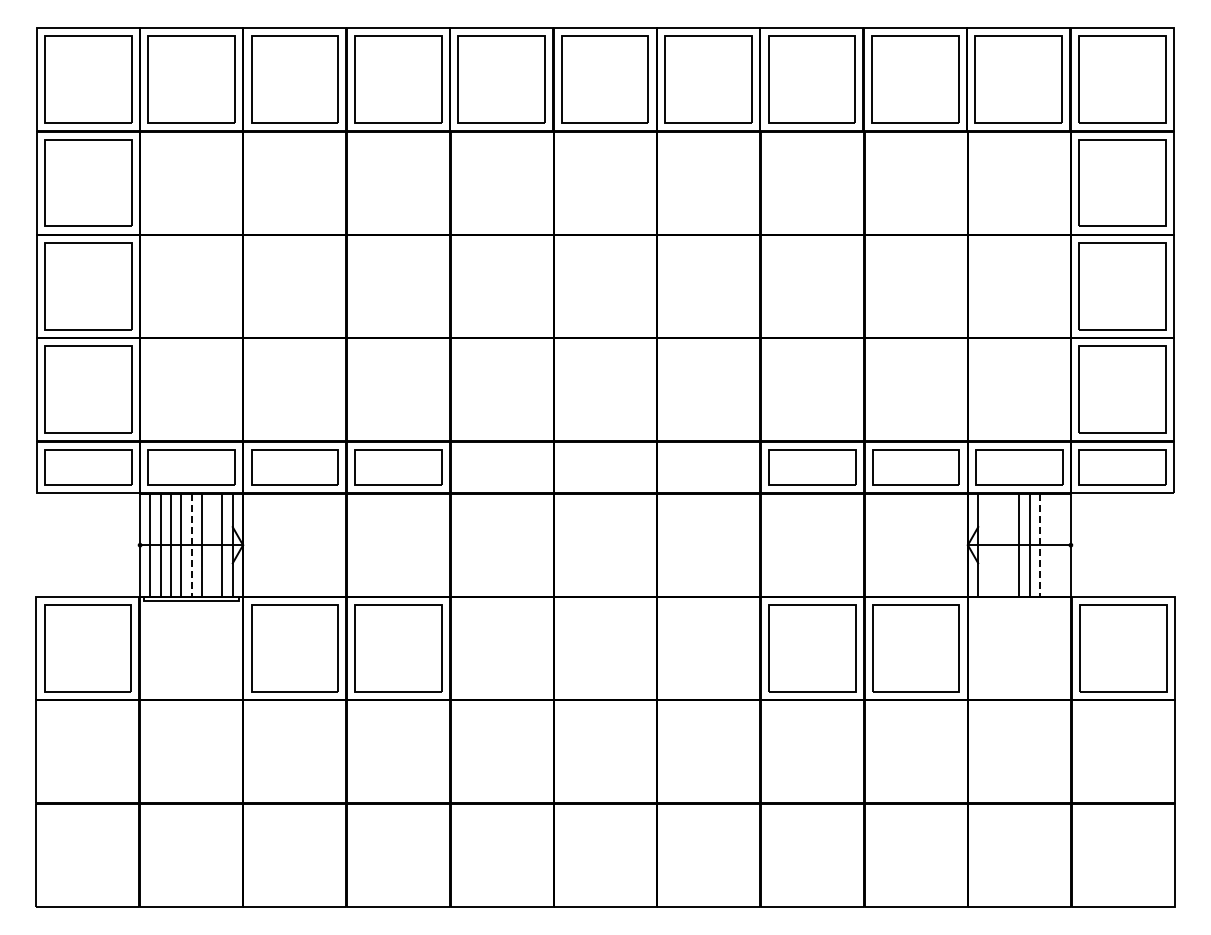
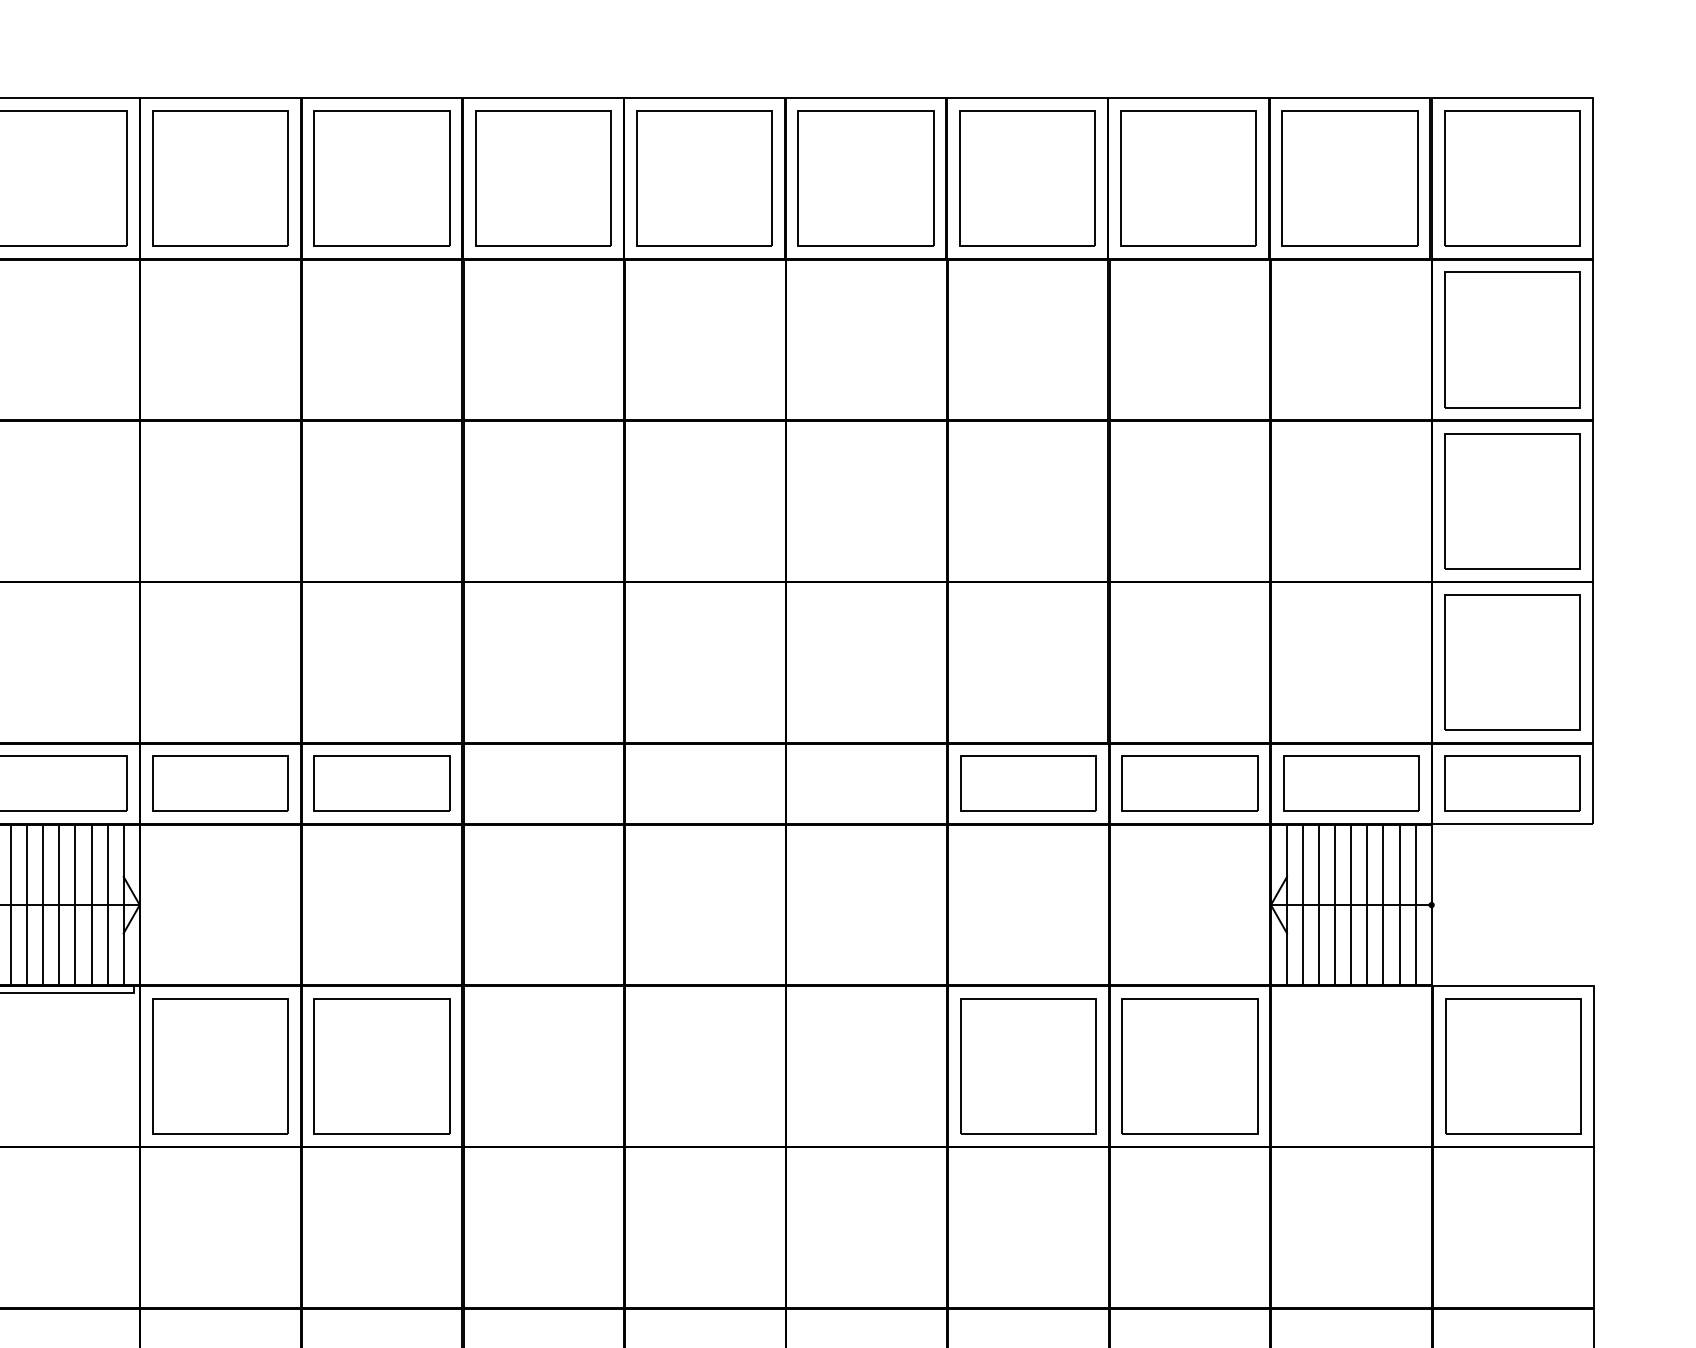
line: (212, 544) -> (92, 904), added
line: (988, 544) -> (1303, 904), added
line: (998, 544) -> (1318, 904), added
line: (1009, 544) -> (1335, 904), added
line: (1050, 544) -> (1399, 904), added
line: (1060, 544) -> (1415, 904), added
line: (191, 545) -> (59, 905), dashed -> solid
line: (1039, 545) -> (1382, 905), dashed -> solid

